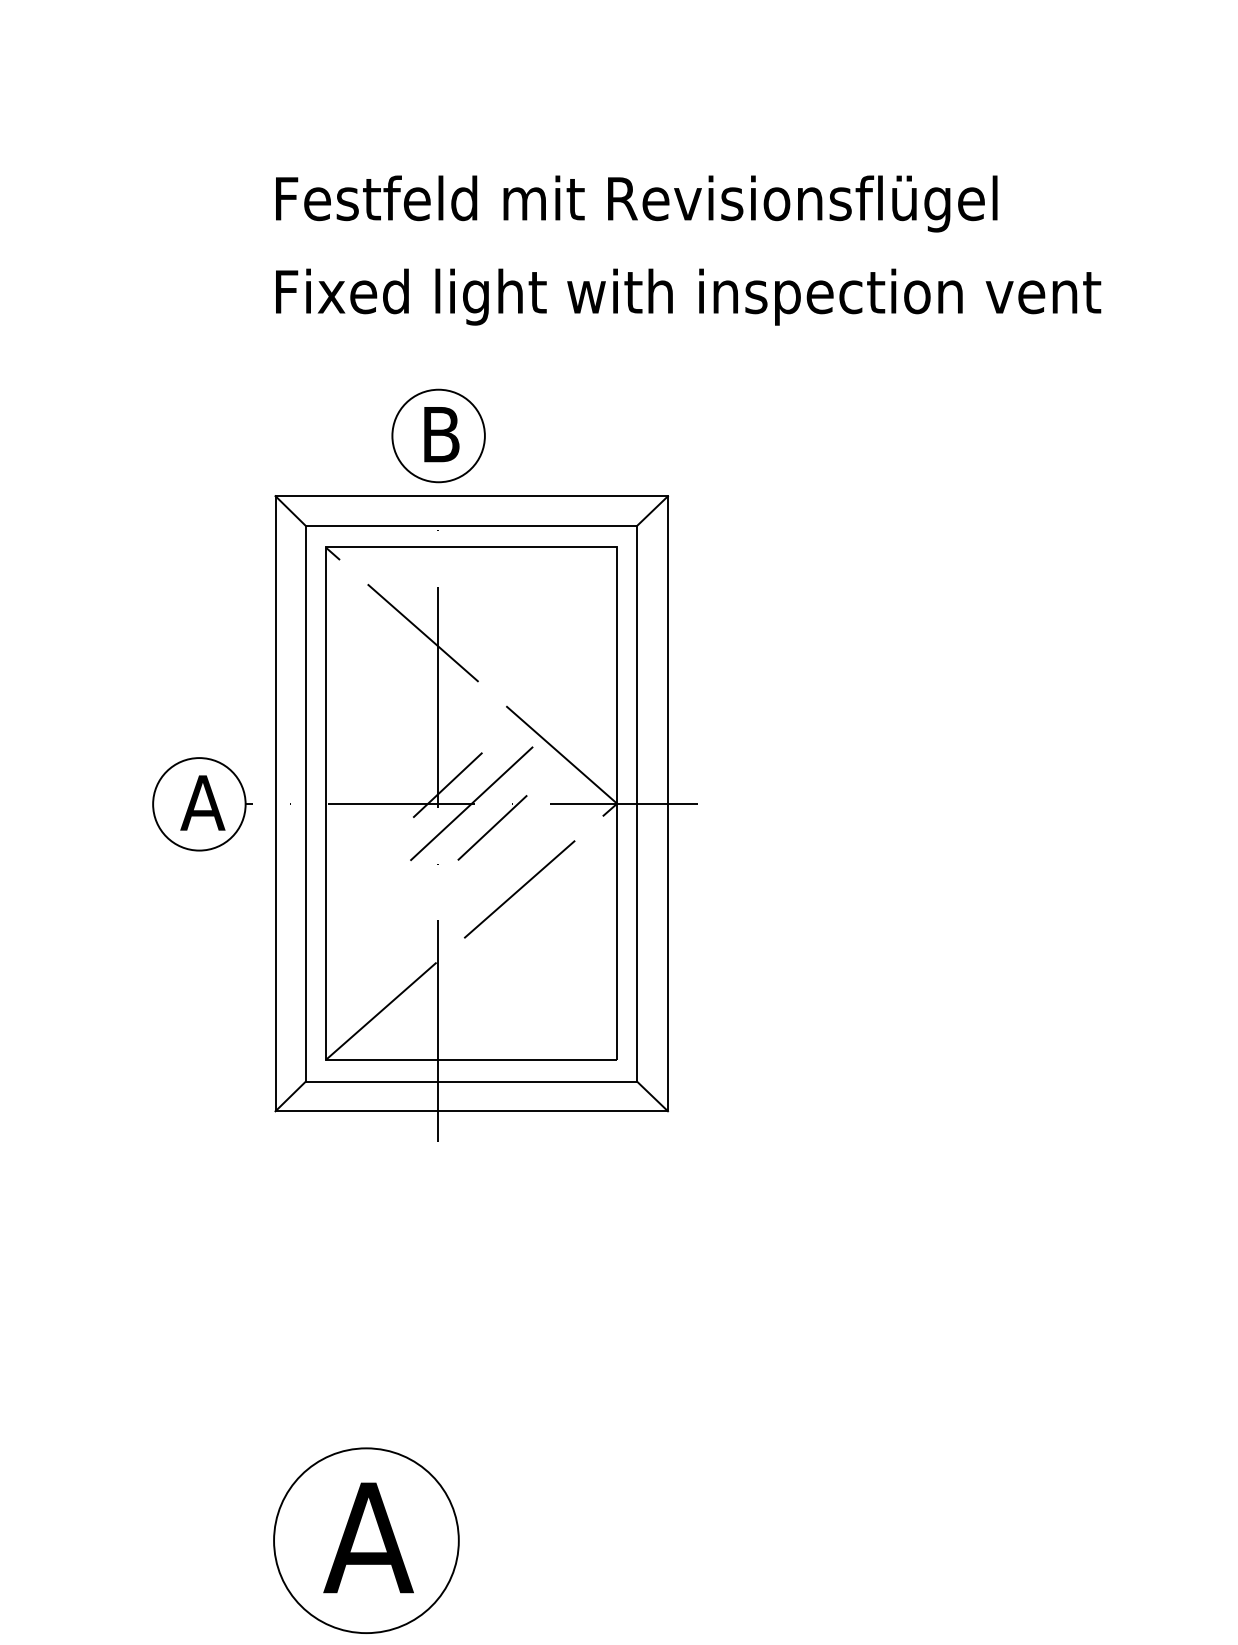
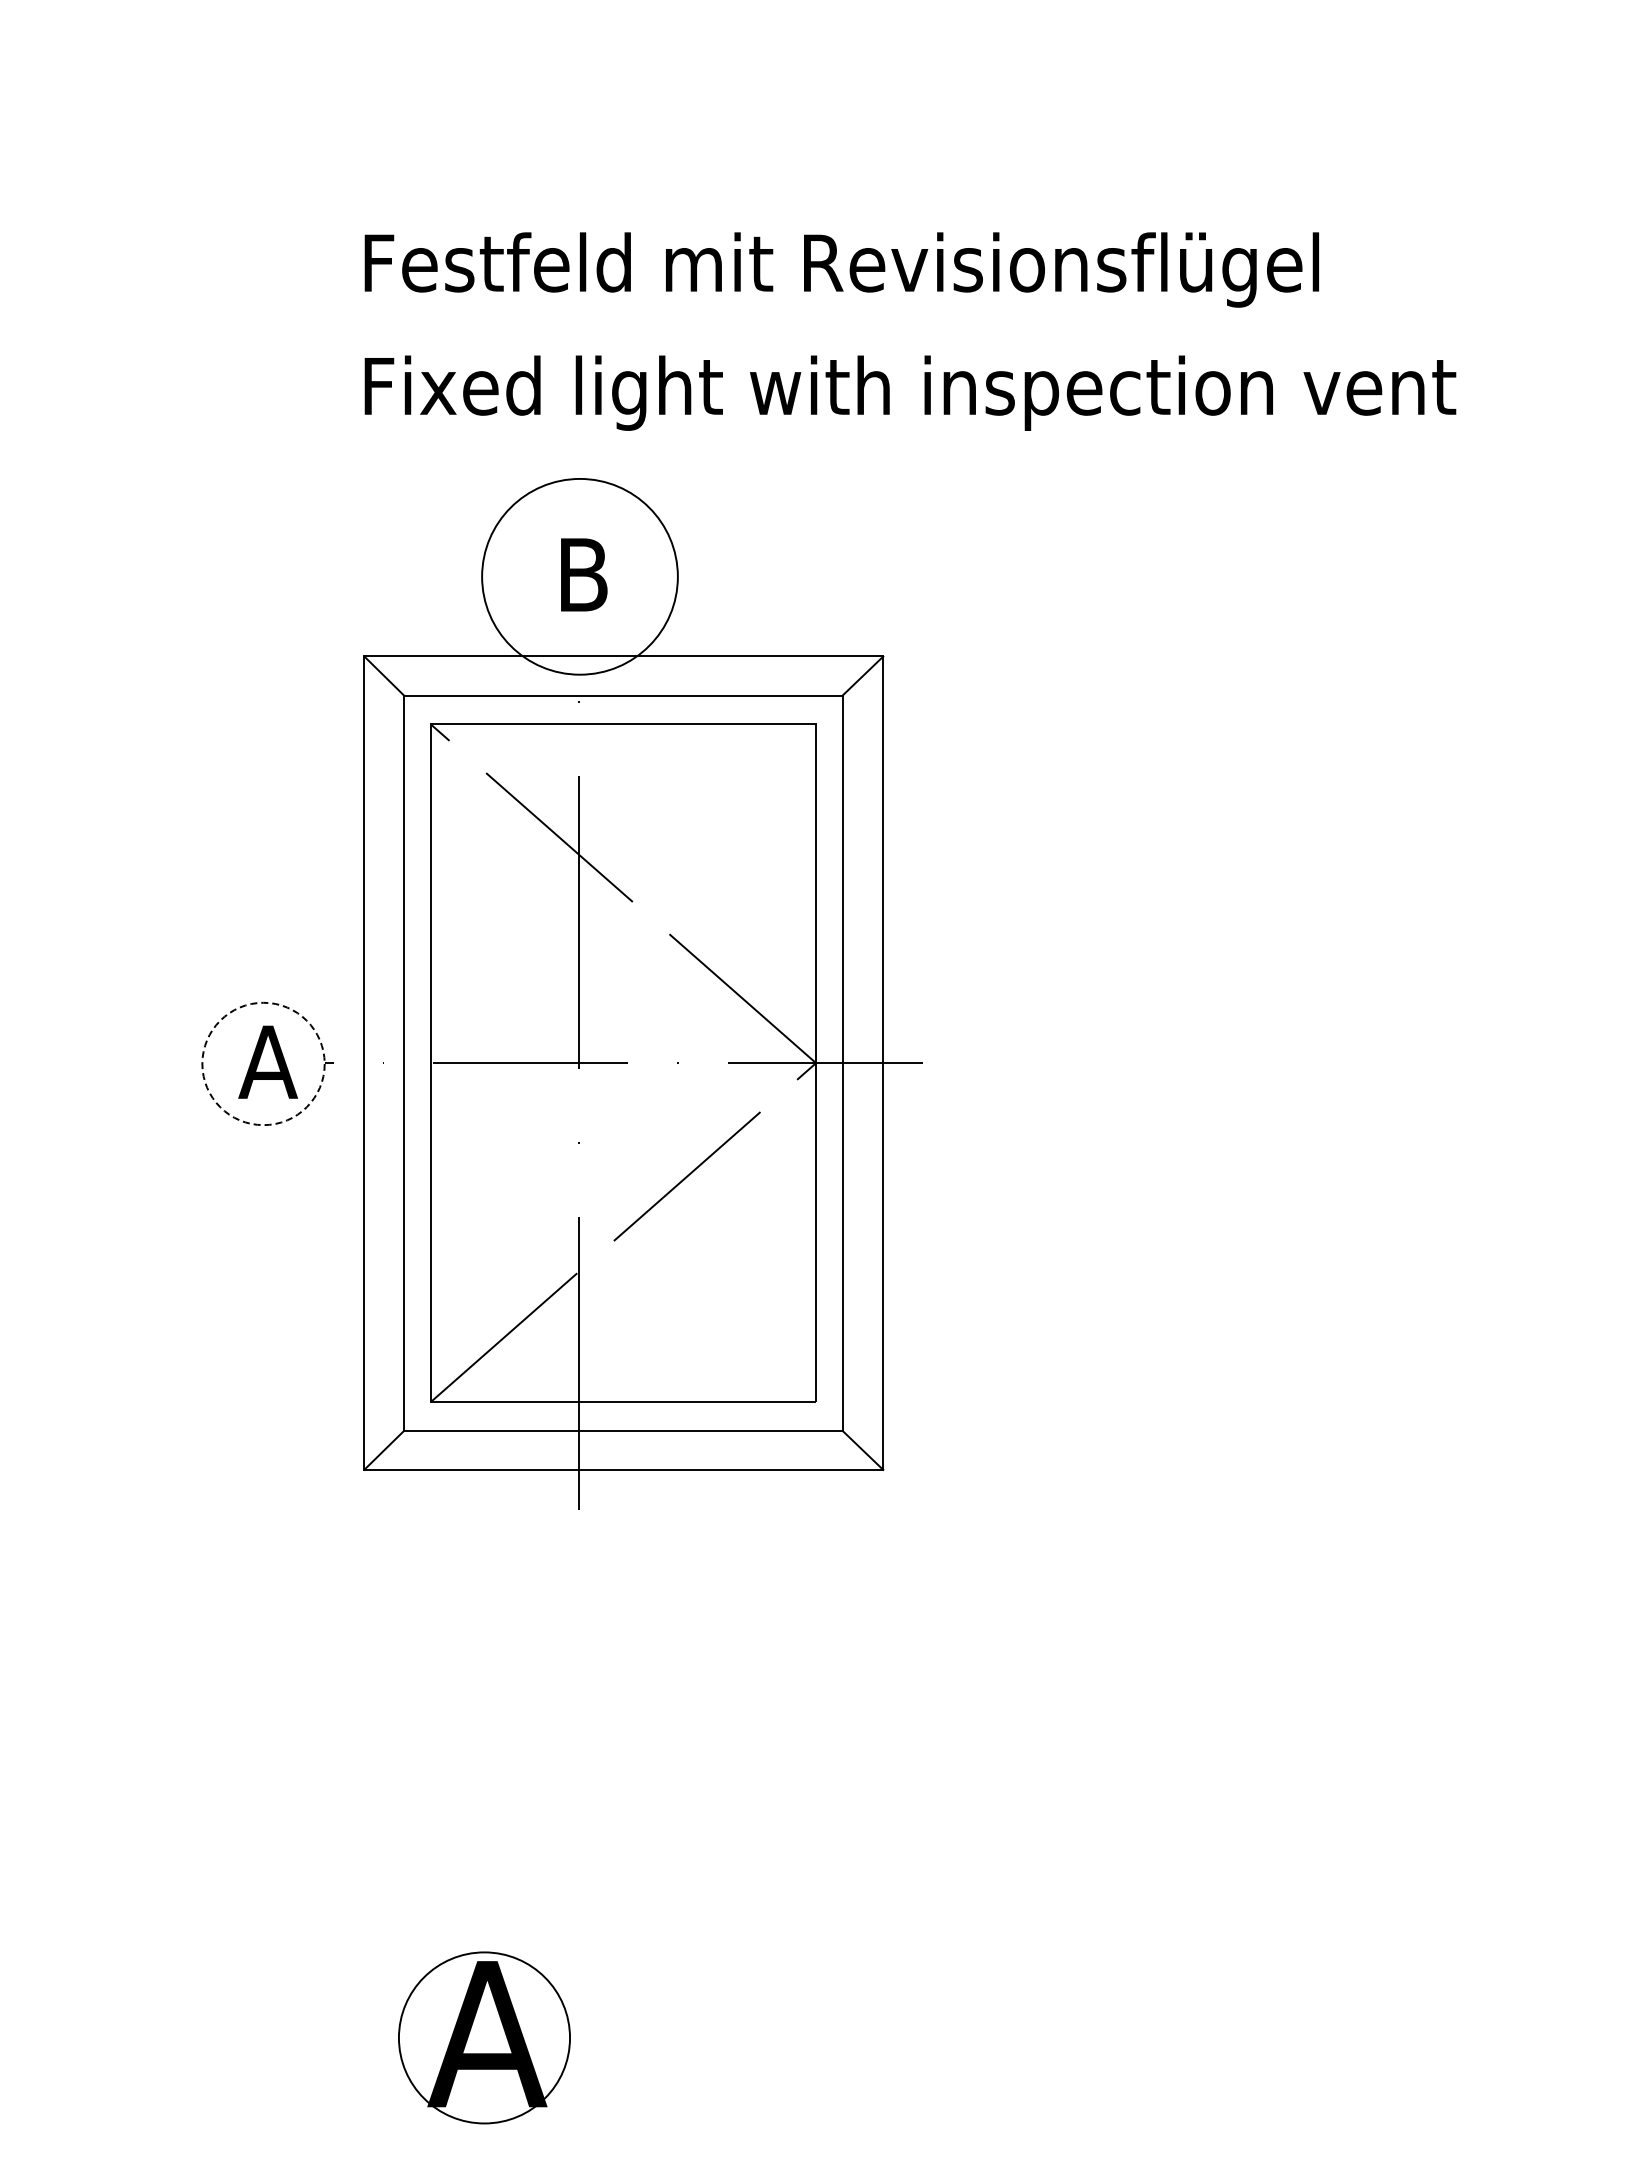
circle: (438, 435) -> (579, 576), size x1.6
line: (447, 785) -> (591, 1038), removed
circle: (199, 803) -> (263, 1063), solid -> dashed
line: (471, 803) -> (623, 1062), removed
line: (492, 828) -> (651, 1095), removed
circle: (366, 1540) -> (484, 2037), size x0.7

